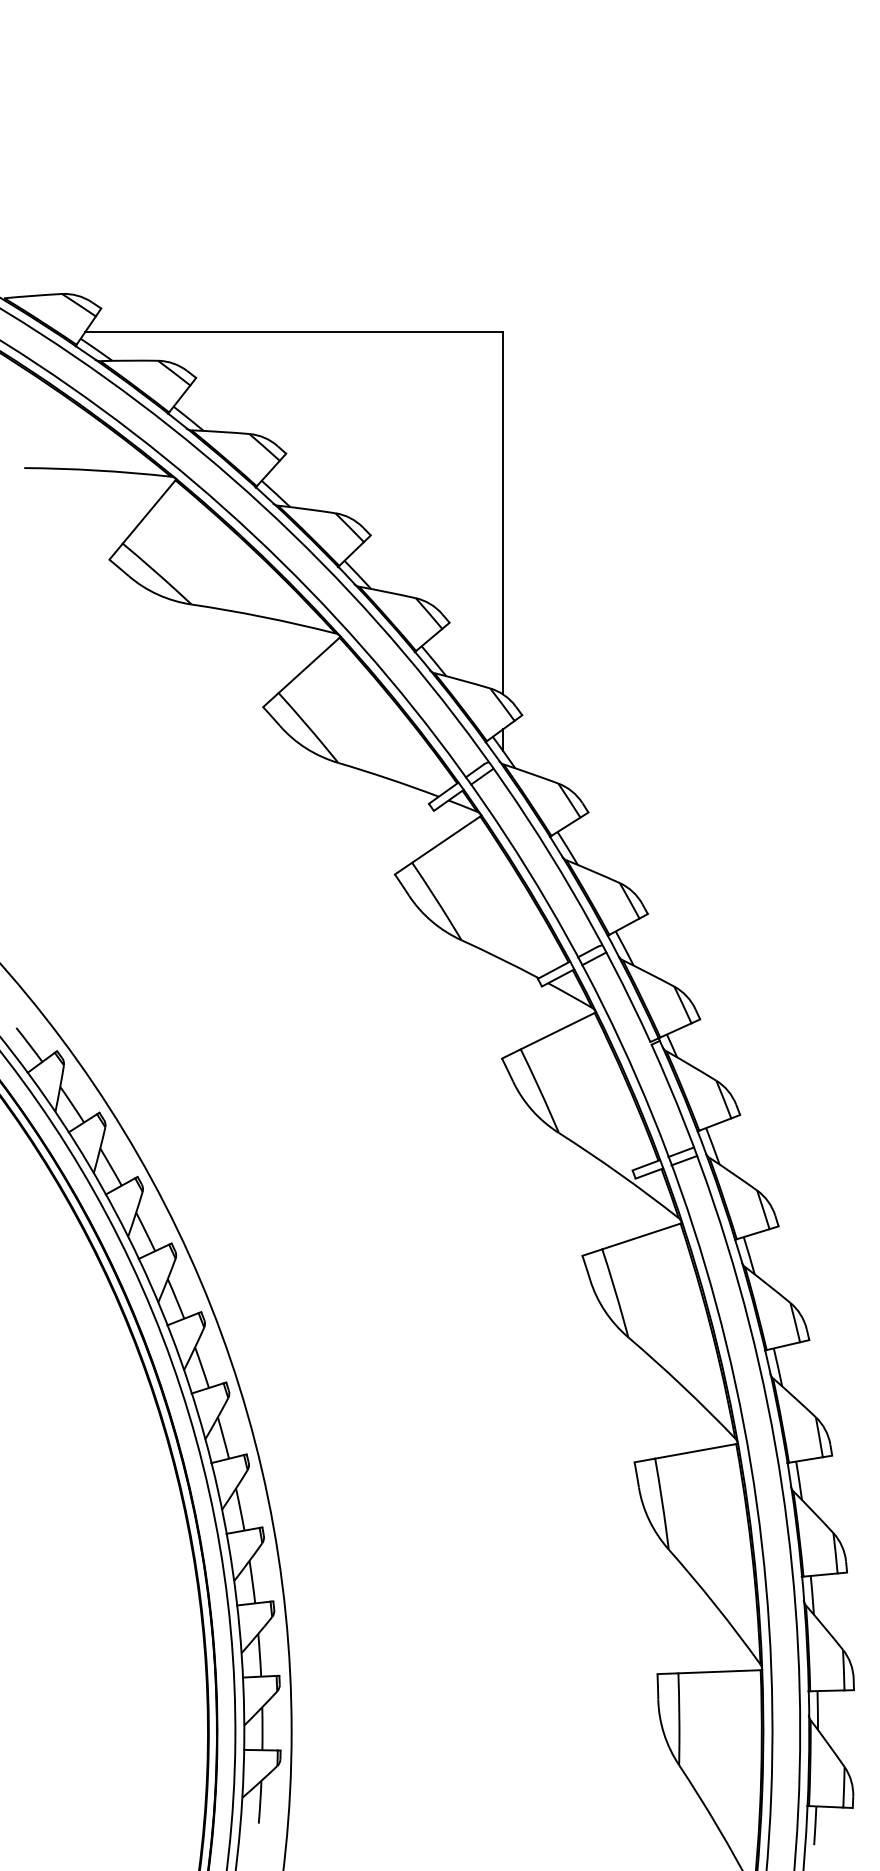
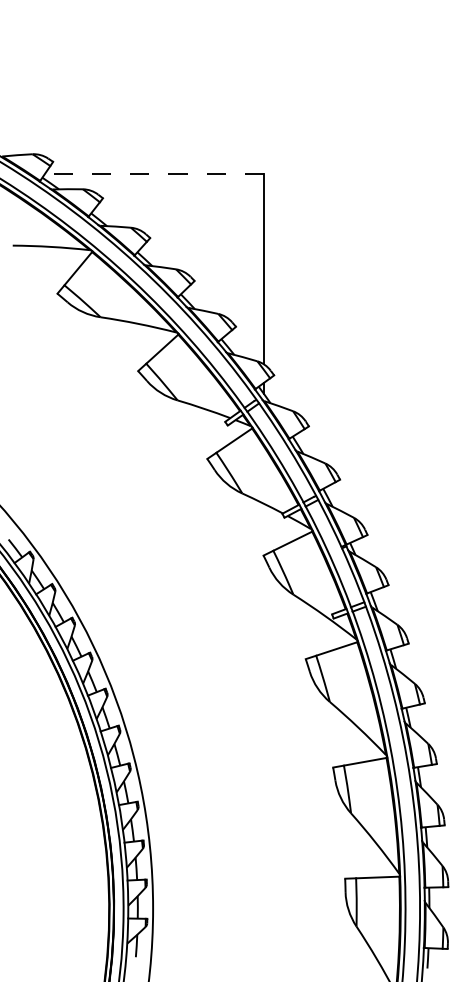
line: (294, 332) -> (154, 174), solid -> dashed

